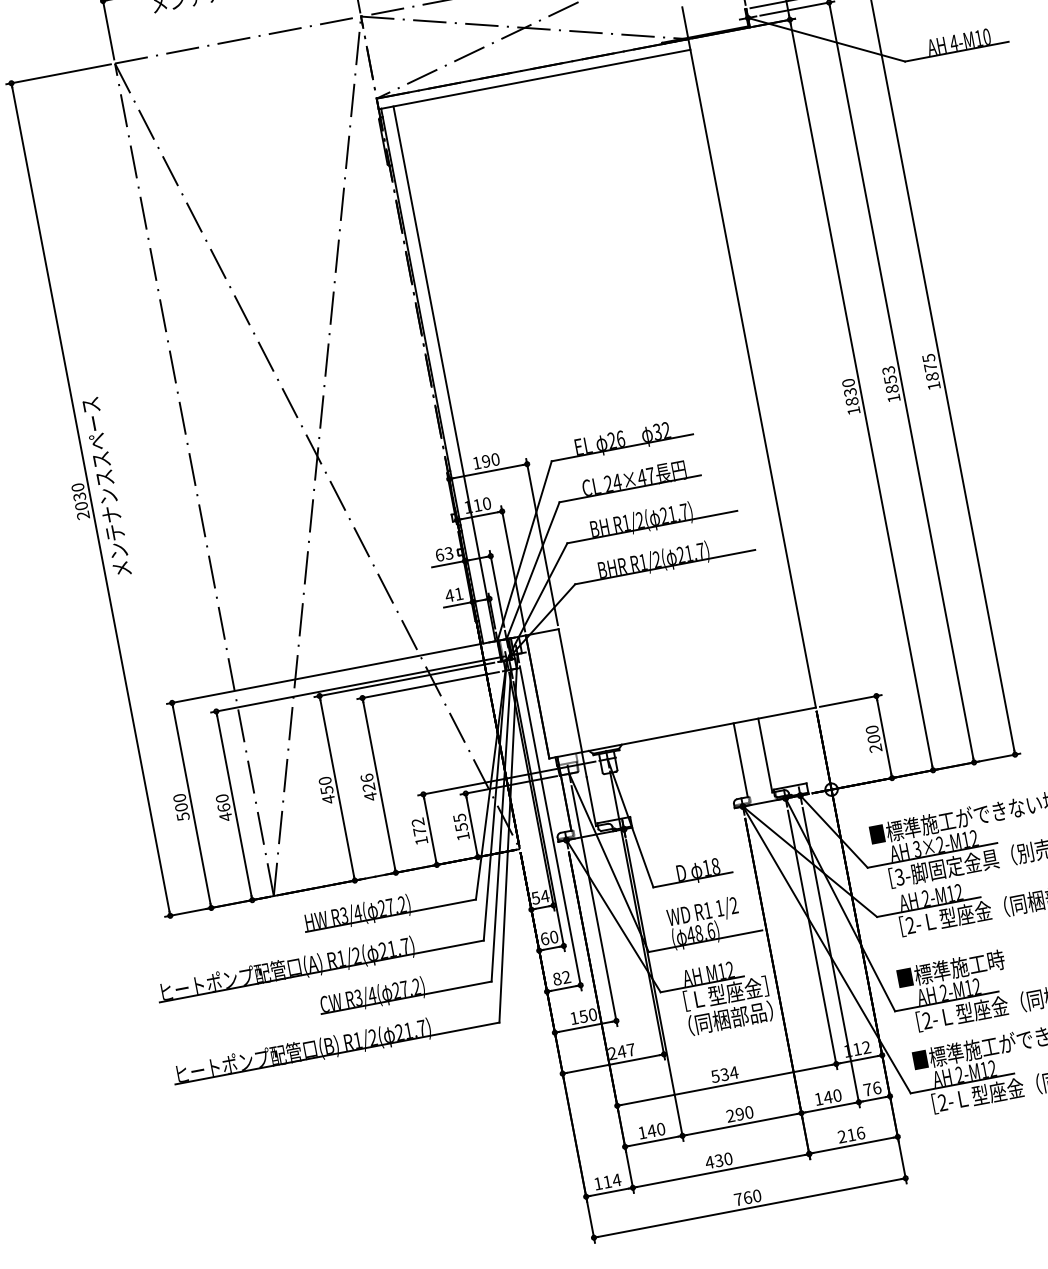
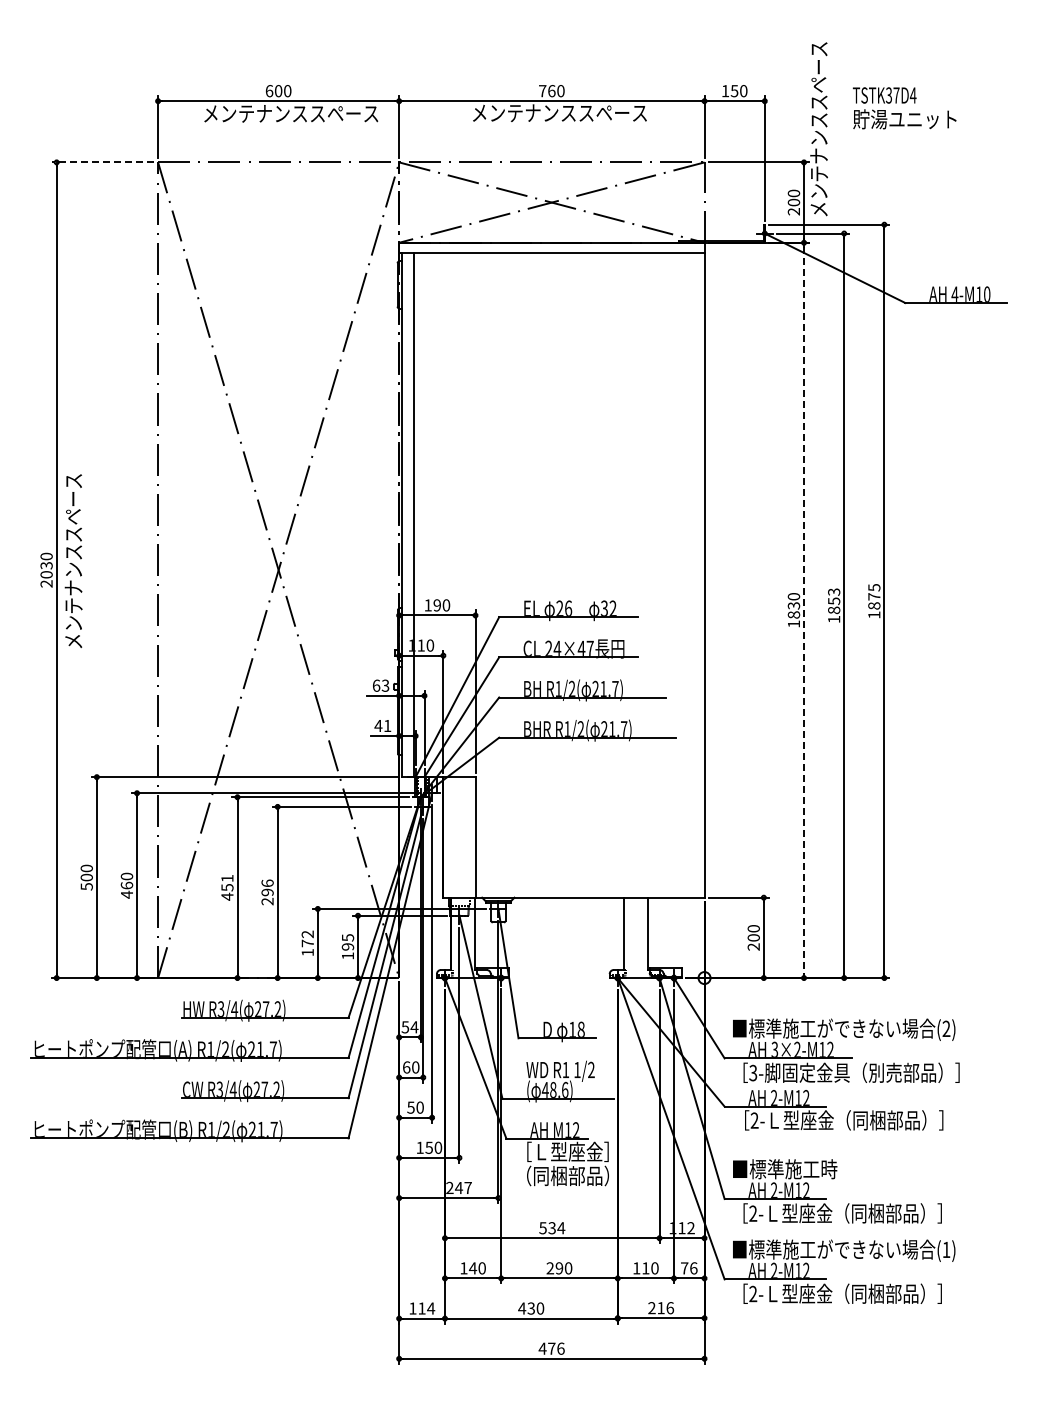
line: (58, 74) -> (102, 162), solid -> dashed
line: (862, 395) -> (804, 610), solid -> dashed
text: (325, 780) -> (227, 878), 450 -> 451
text: (369, 791) -> (267, 896), 426 -> 296
text: (460, 826) -> (347, 946), 155 -> 195
text: (561, 978) -> (415, 1107), 82 -> 50
text: (827, 1097) -> (645, 1268), 140 -> 110
text: (747, 1197) -> (551, 1348), 760 -> 476

